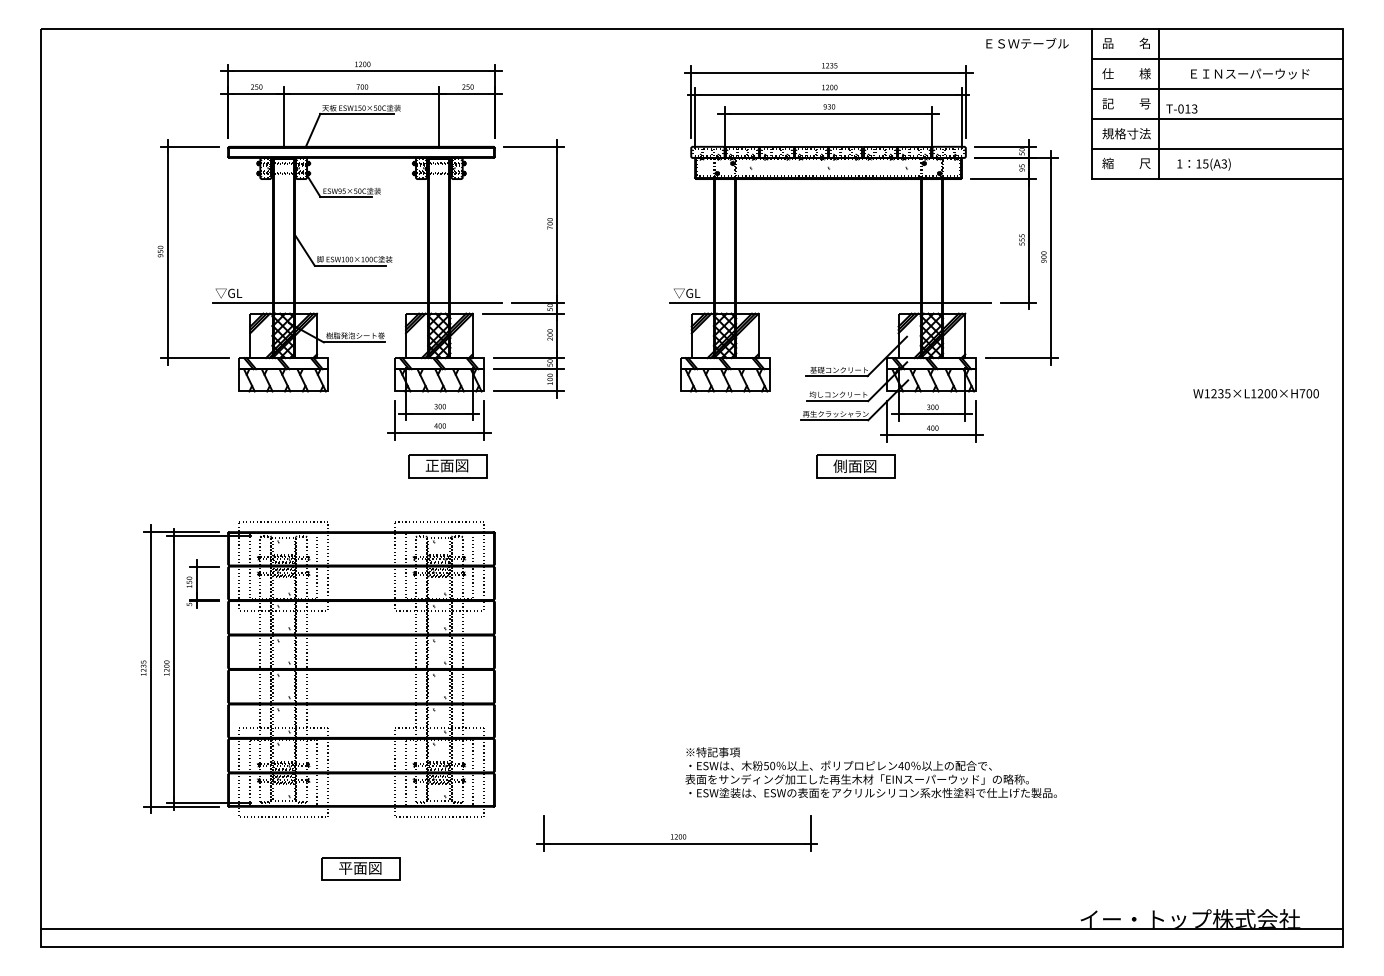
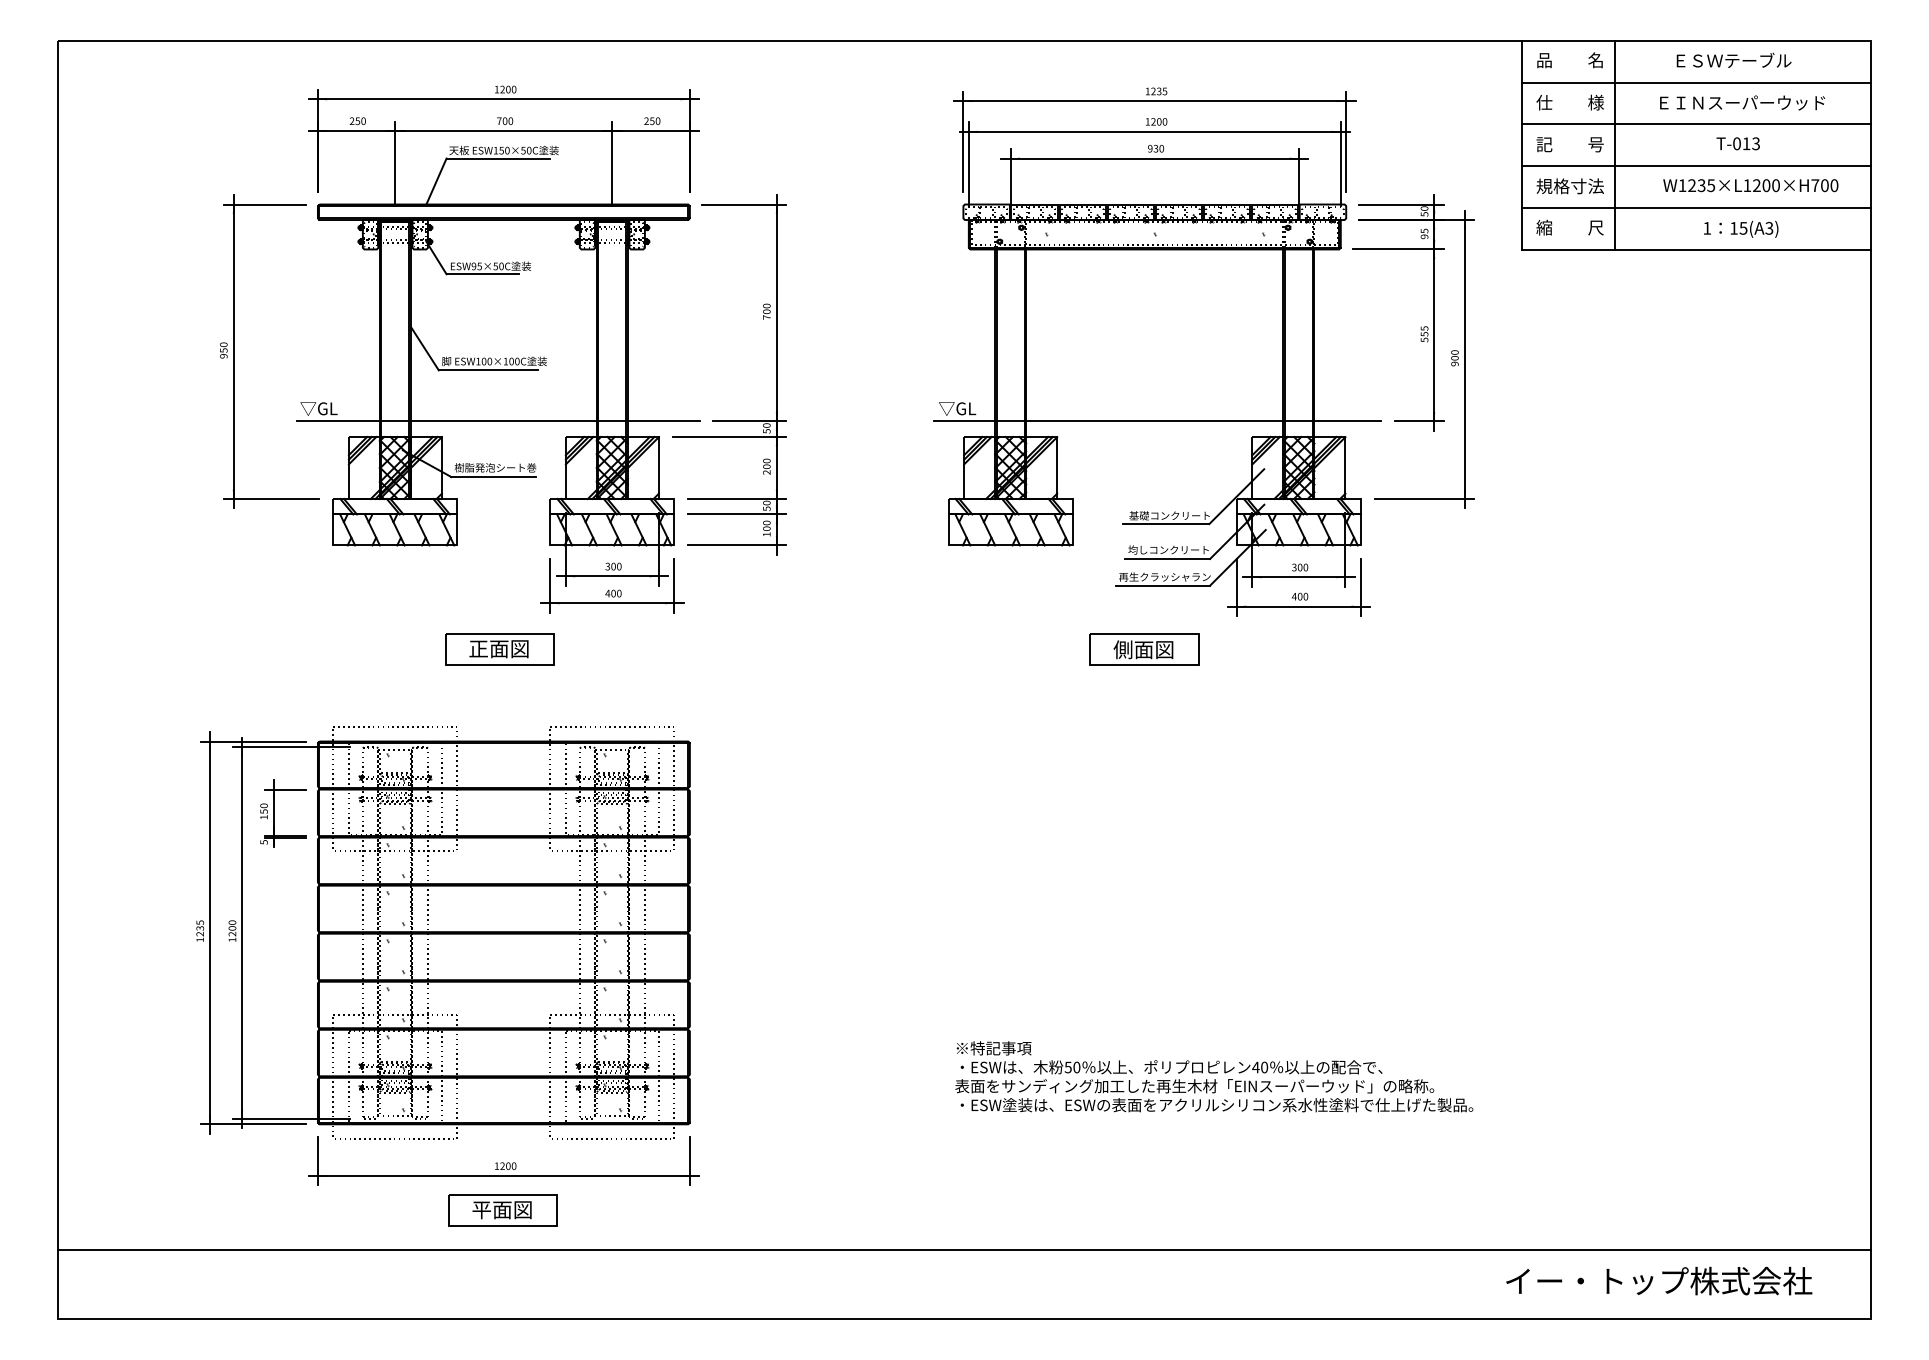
text: (1027, 42) -> (1733, 59), moved
text: (1181, 108) -> (1737, 143), moved
text: (1204, 164) -> (1741, 228), moved
text: (1255, 393) -> (1750, 185), moved
part: (447, 466) -> (499, 649), moved
part: (855, 466) -> (1144, 649), moved
part: (676, 832) -> (503, 1160), moved
line: (692, 928) -> (964, 1249), moved

